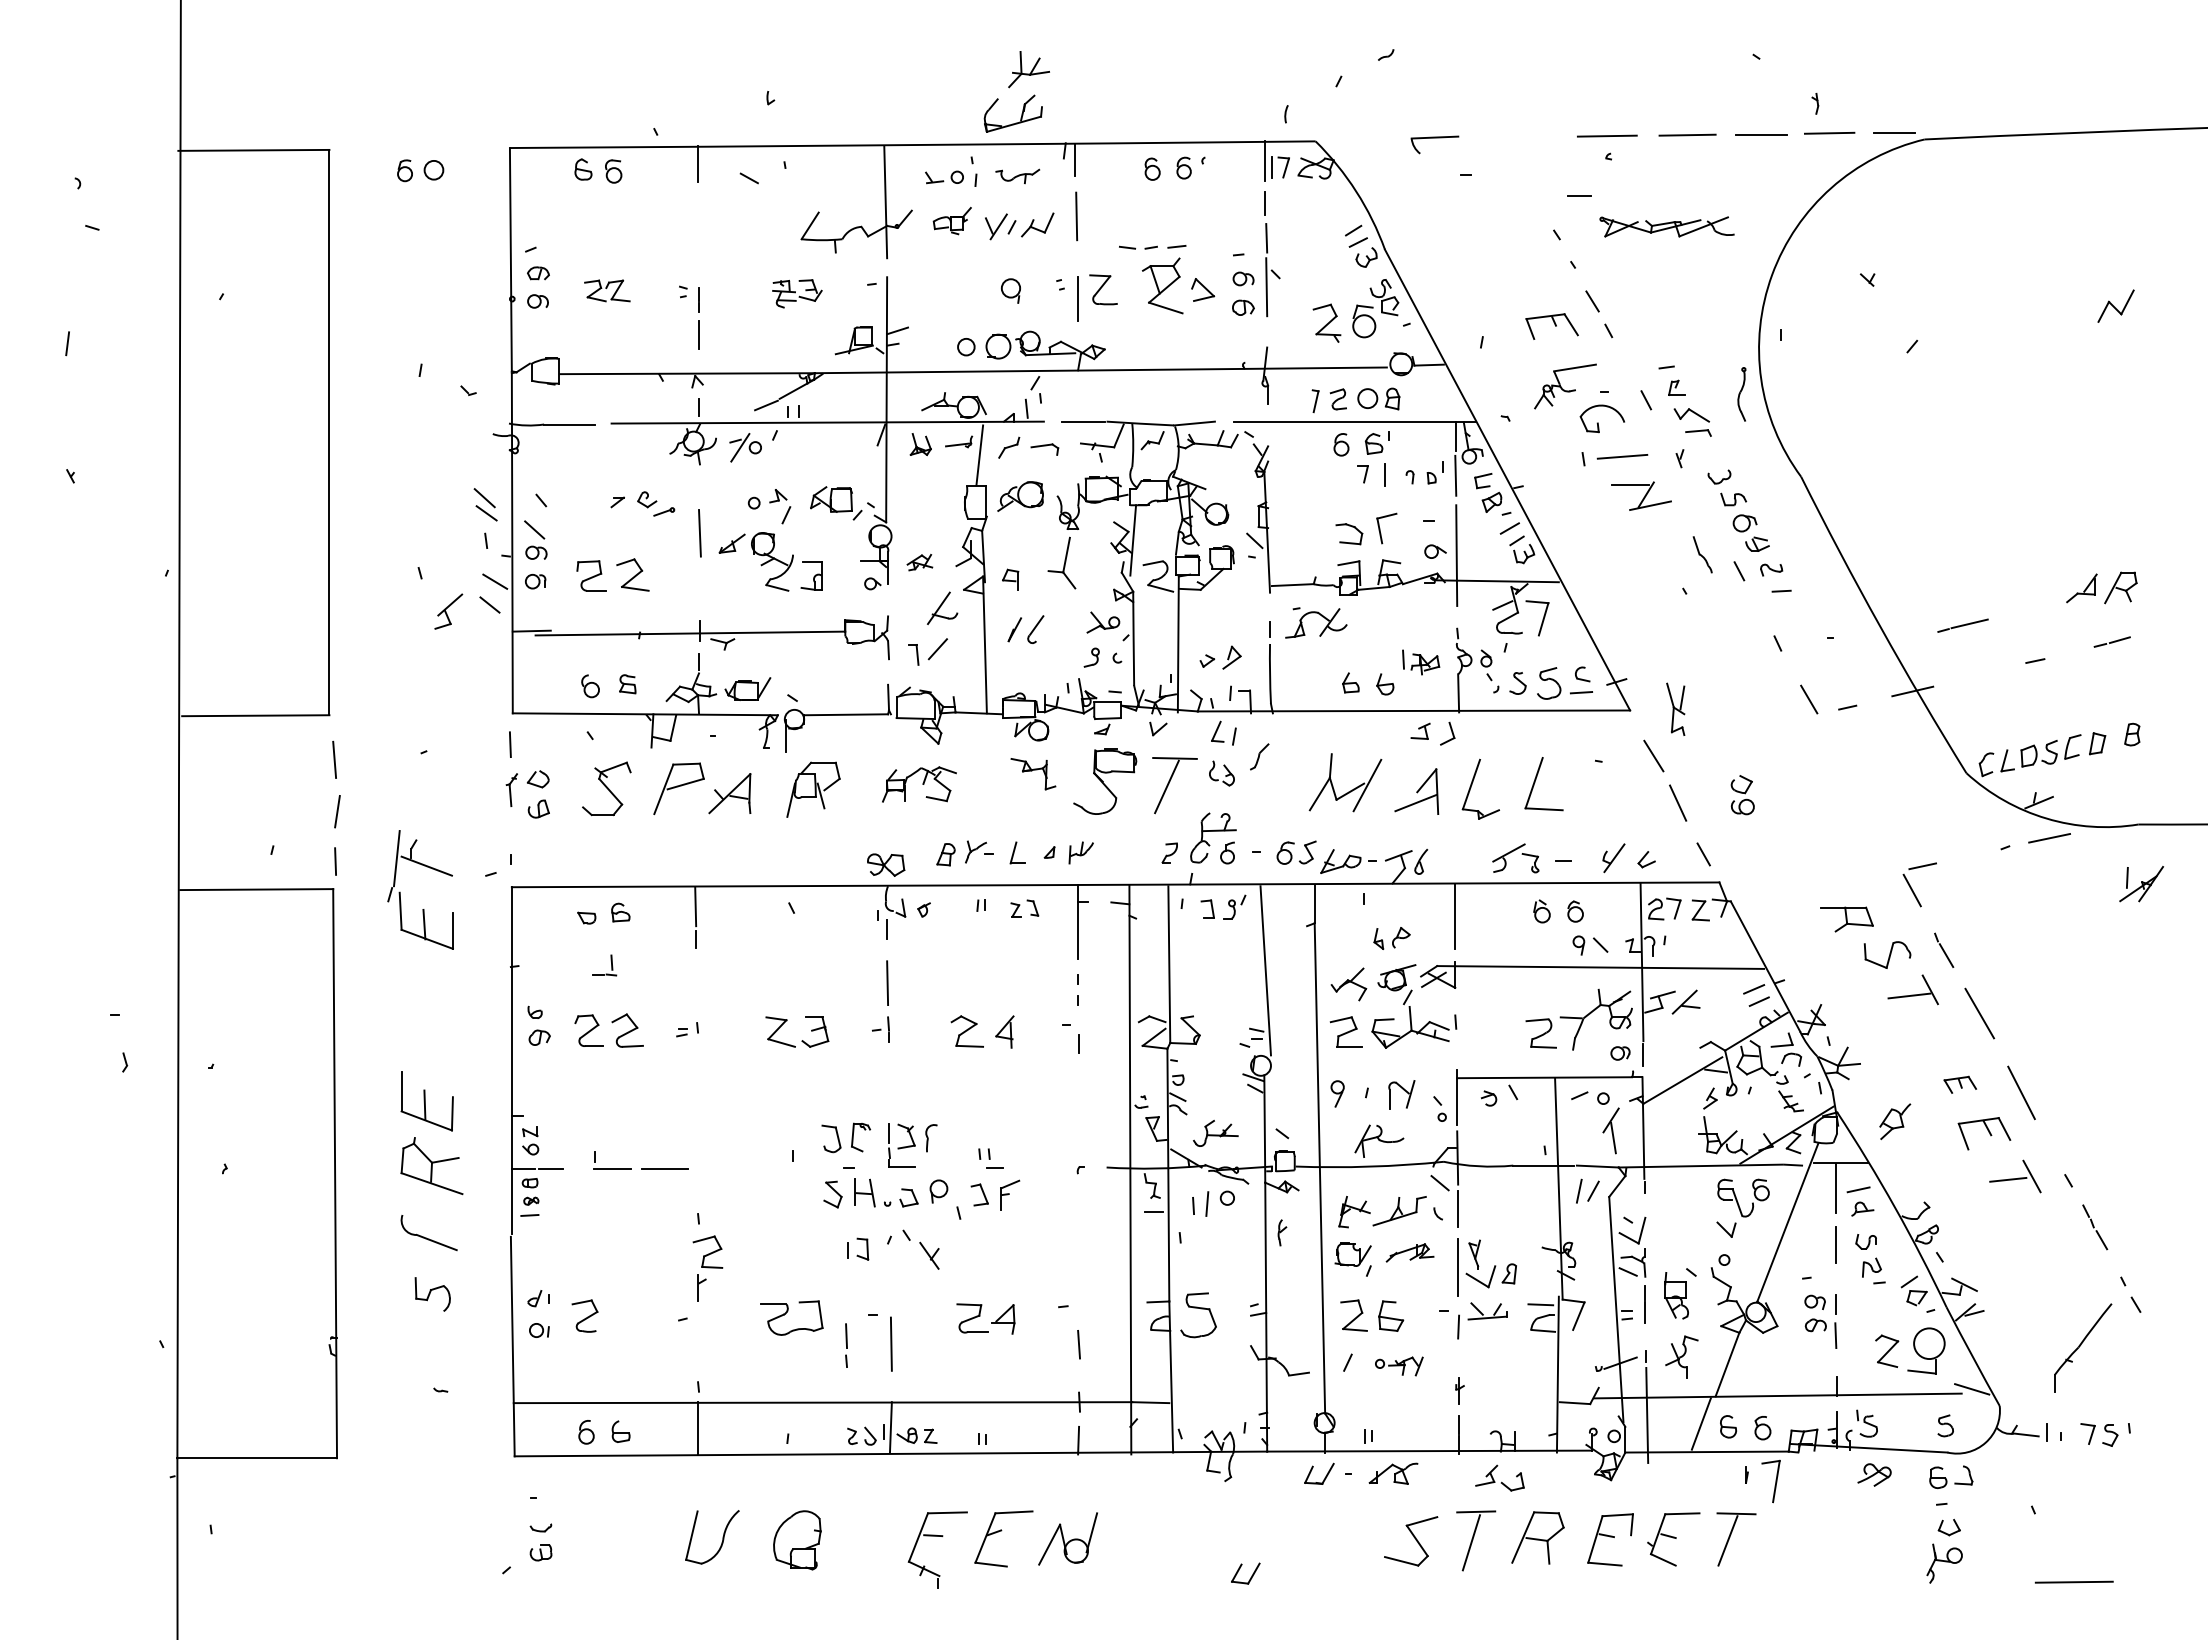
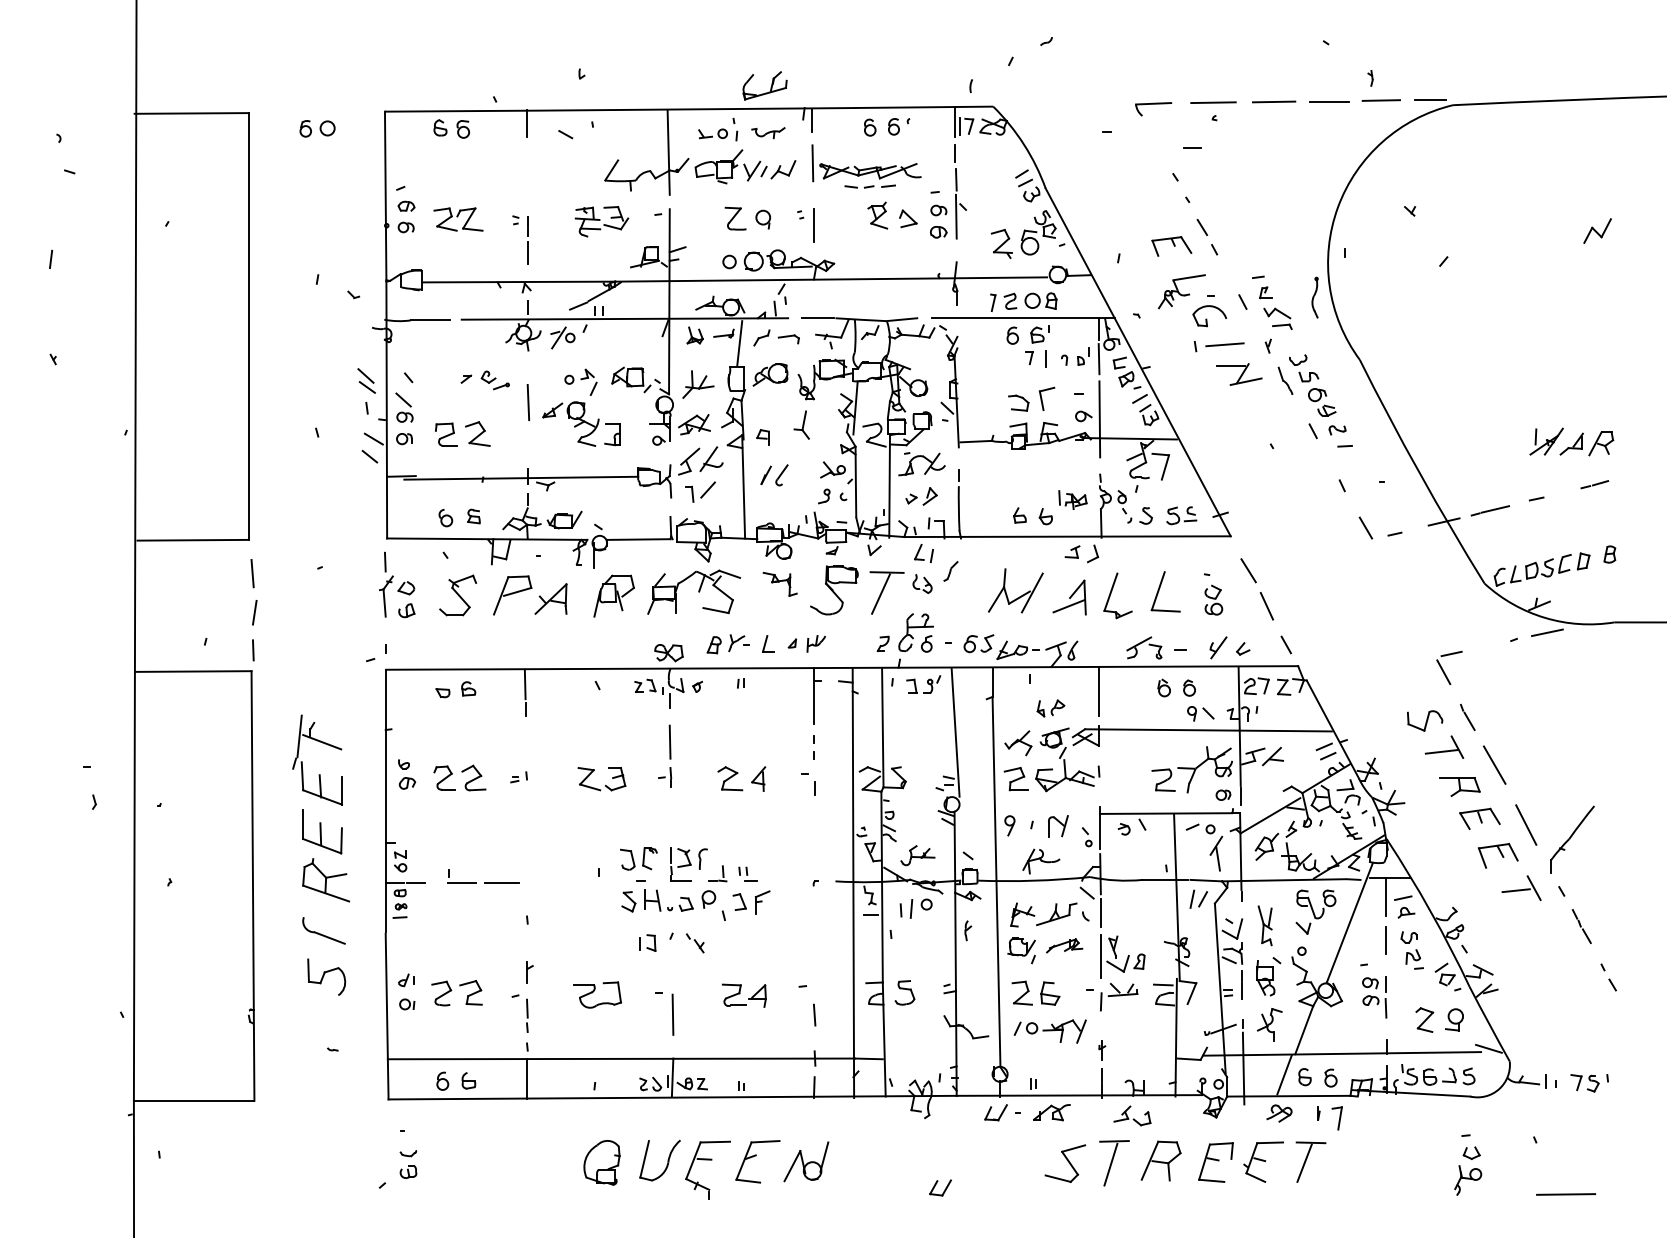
part: (1028, 69) -> (697, 384), moved
part: (1434, 144) -> (1153, 108), moved
part: (952, 220) -> (719, 166), size x1.67
part: (1666, 226) -> (870, 170), moved
part: (1162, 285) -> (877, 215), size x0.62
part: (1103, 289) -> (735, 218), moved
part: (607, 290) -> (458, 219), size x1.43
part: (797, 293) -> (602, 221), size x1.43
part: (1702, 554) -> (1285, 380), moved
part: (919, 562) -> (694, 424), size x1.67
part: (1061, 563) -> (801, 425), size x0.71
part: (448, 611) -> (688, 461), moved
part: (1321, 616) -> (925, 459), moved
line: (1962, 625) -> (1489, 510), moved
part: (1565, 683) -> (1181, 515), size x0.71
part: (1675, 708) -> (1264, 925), moved
part: (919, 784) -> (694, 592), size x1.67
part: (511, 789) -> (386, 595), size x1.67
part: (1742, 795) -> (1213, 600), moved
part: (2141, 884) -> (1546, 441), moved
part: (400, 891) -> (302, 761), moved
part: (1024, 908) -> (645, 685), moved
part: (1846, 919) -> (1459, 786), moved
part: (611, 965) -> (722, 873), moved
part: (1960, 1084) -> (1480, 818), size x1.67
part: (1895, 1121) -> (1267, 846), moved
part: (920, 1249) -> (694, 943), size x0.62
part: (707, 1251) -> (470, 992), moved
part: (432, 1294) -> (326, 977), size x1.43
part: (1198, 1314) -> (904, 992), size x0.71
line: (846, 1345) -> (527, 1015), moved
part: (2083, 1347) -> (1573, 839), moved
part: (1926, 1350) -> (1454, 1019), size x0.62
part: (1399, 1366) -> (1056, 1031), size x1.67
part: (1874, 1474) -> (1279, 1113), moved
part: (1951, 1477) -> (1440, 1076), moved
part: (1771, 1481) -> (1337, 1118), size x0.71
part: (722, 1537) -> (667, 1160), moved

